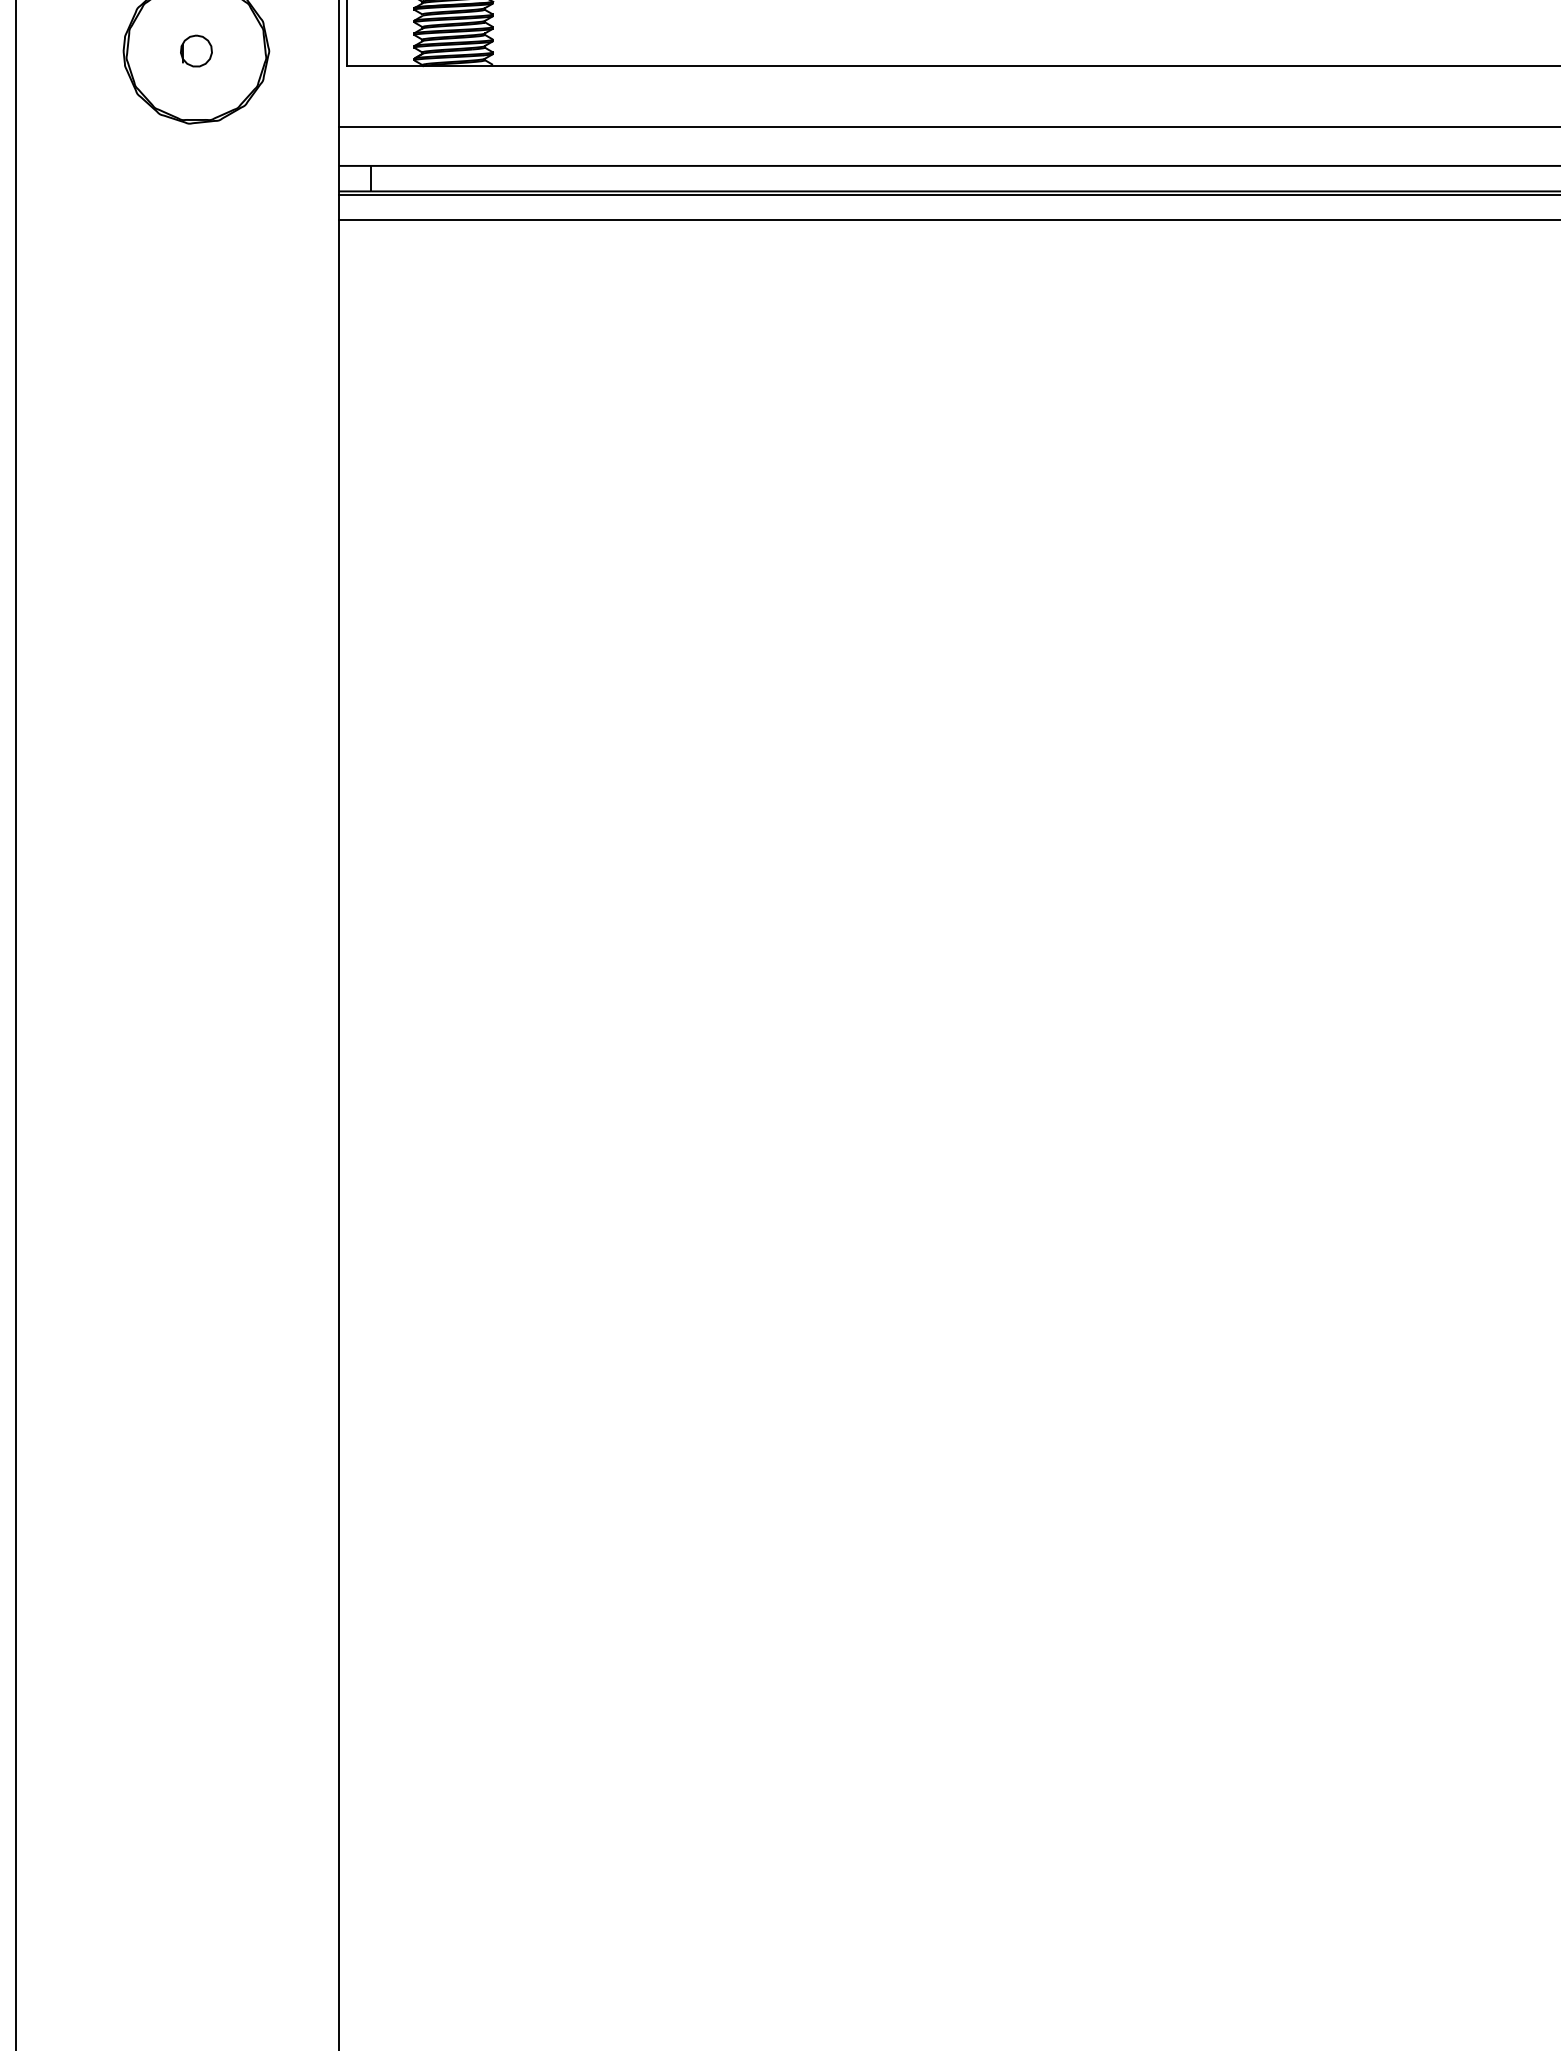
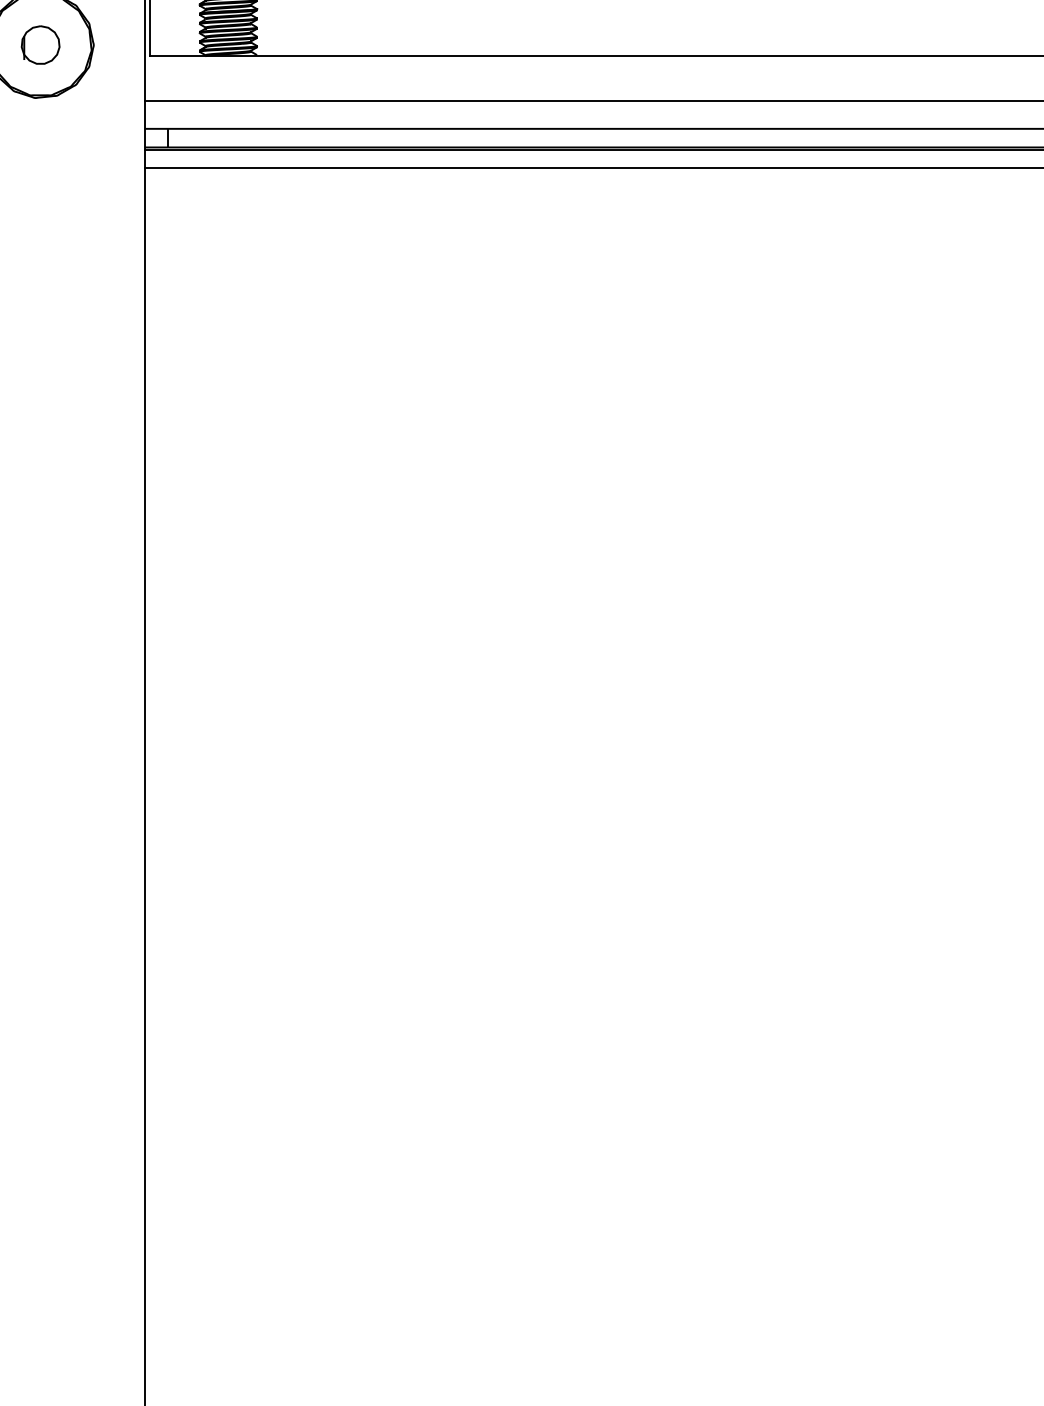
part: (196, 50) -> (40, 44), size x1.67

